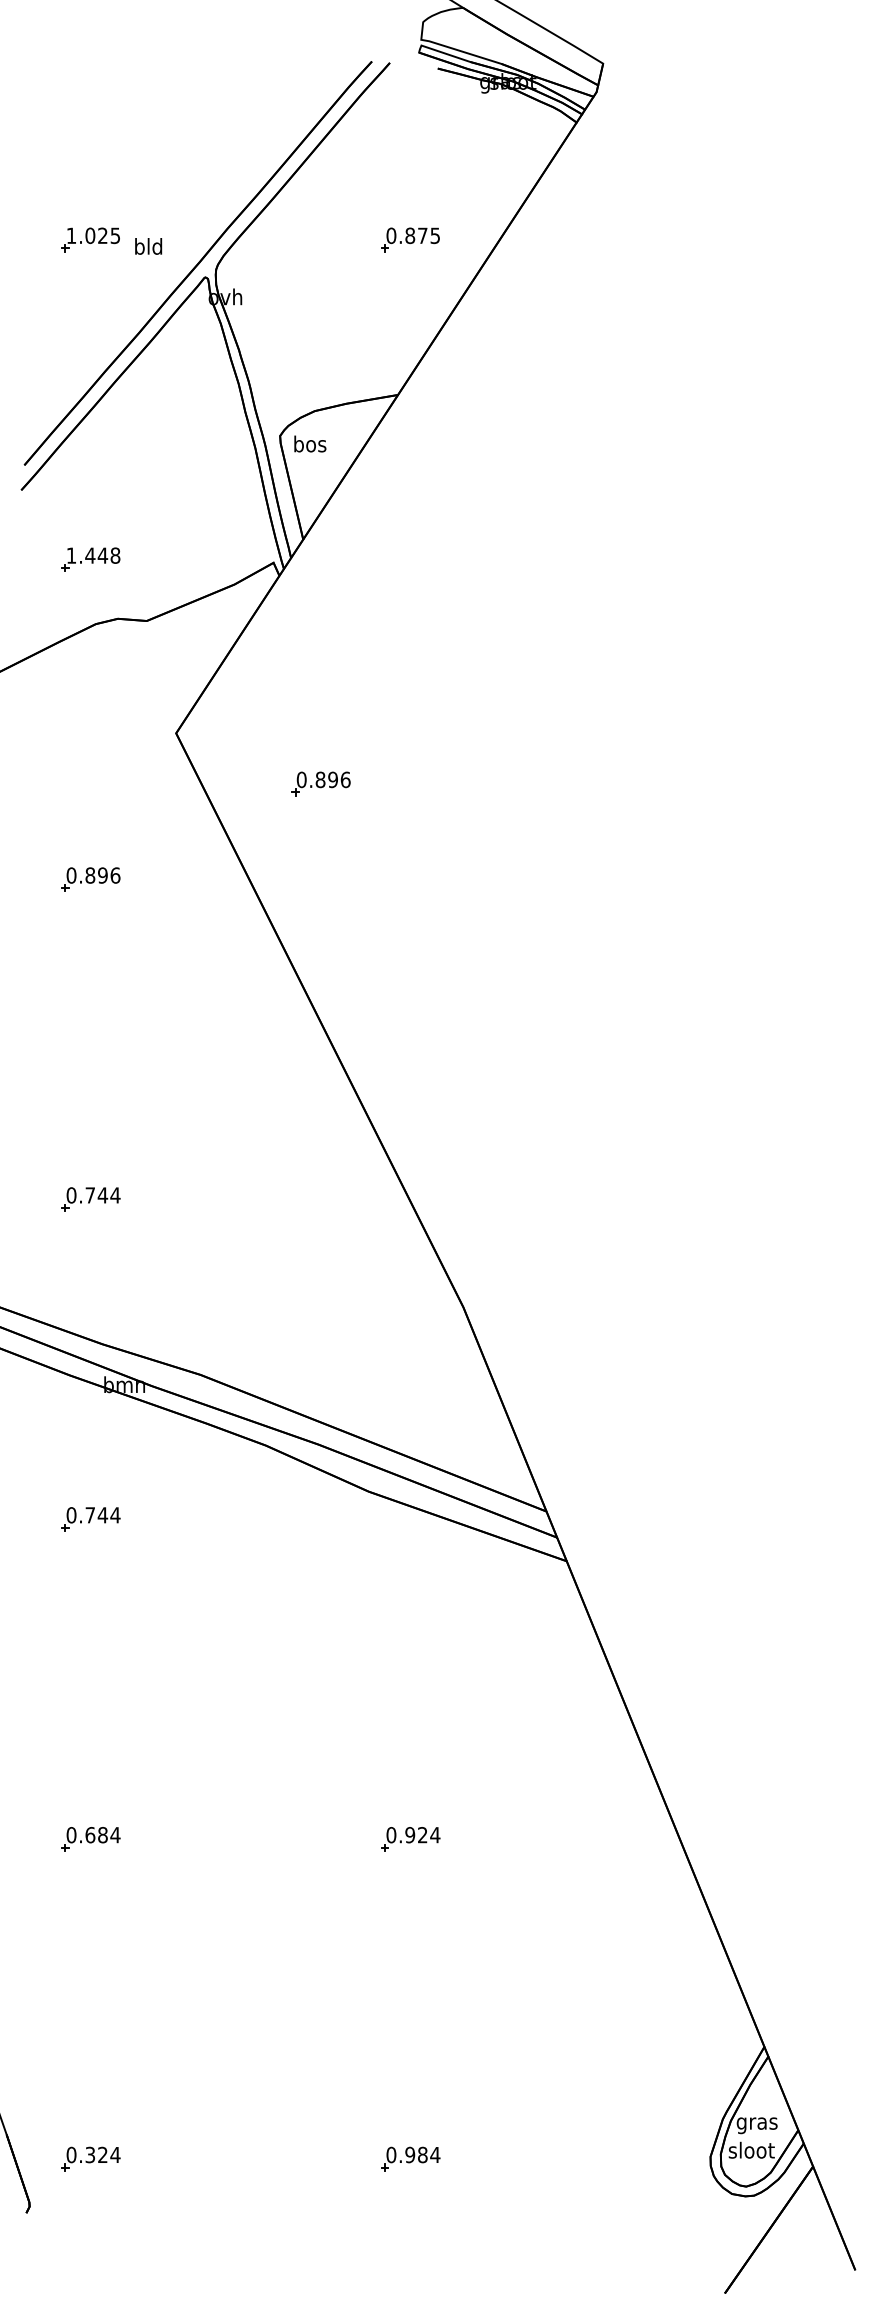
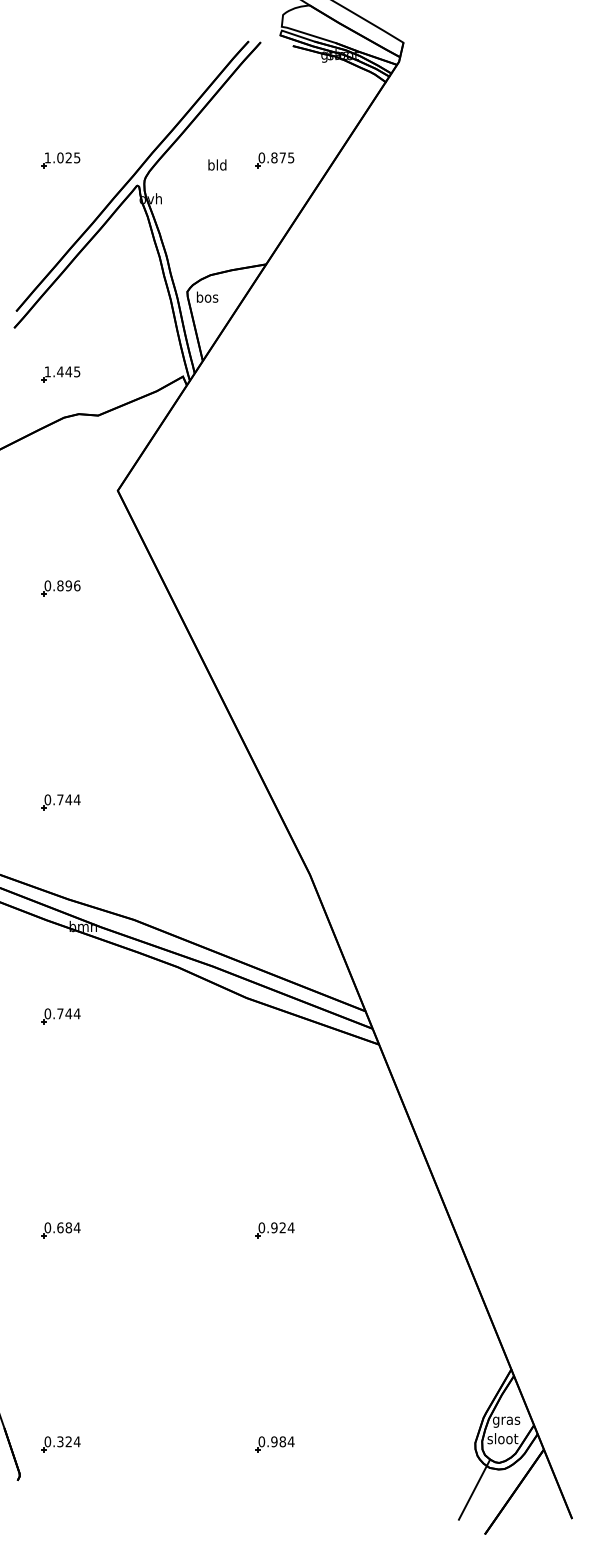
text: (148, 245) -> (217, 164), moved
text: (115, 555) -> (77, 371), 1.448 -> 1.445
part: (320, 783) -> (214, 524), removed
line: (709, 2226) -> (474, 1489), added

